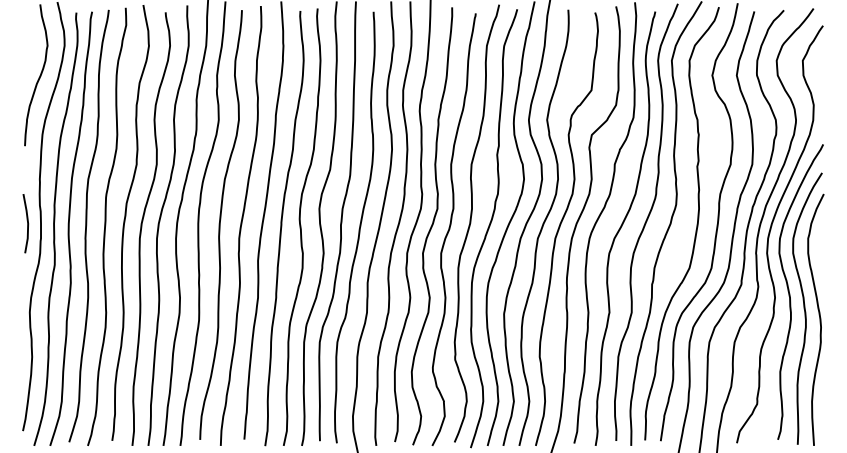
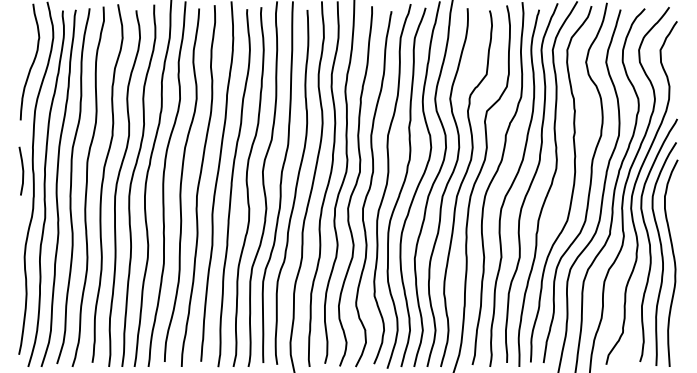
line: (27, 222) -> (22, 170), moved

